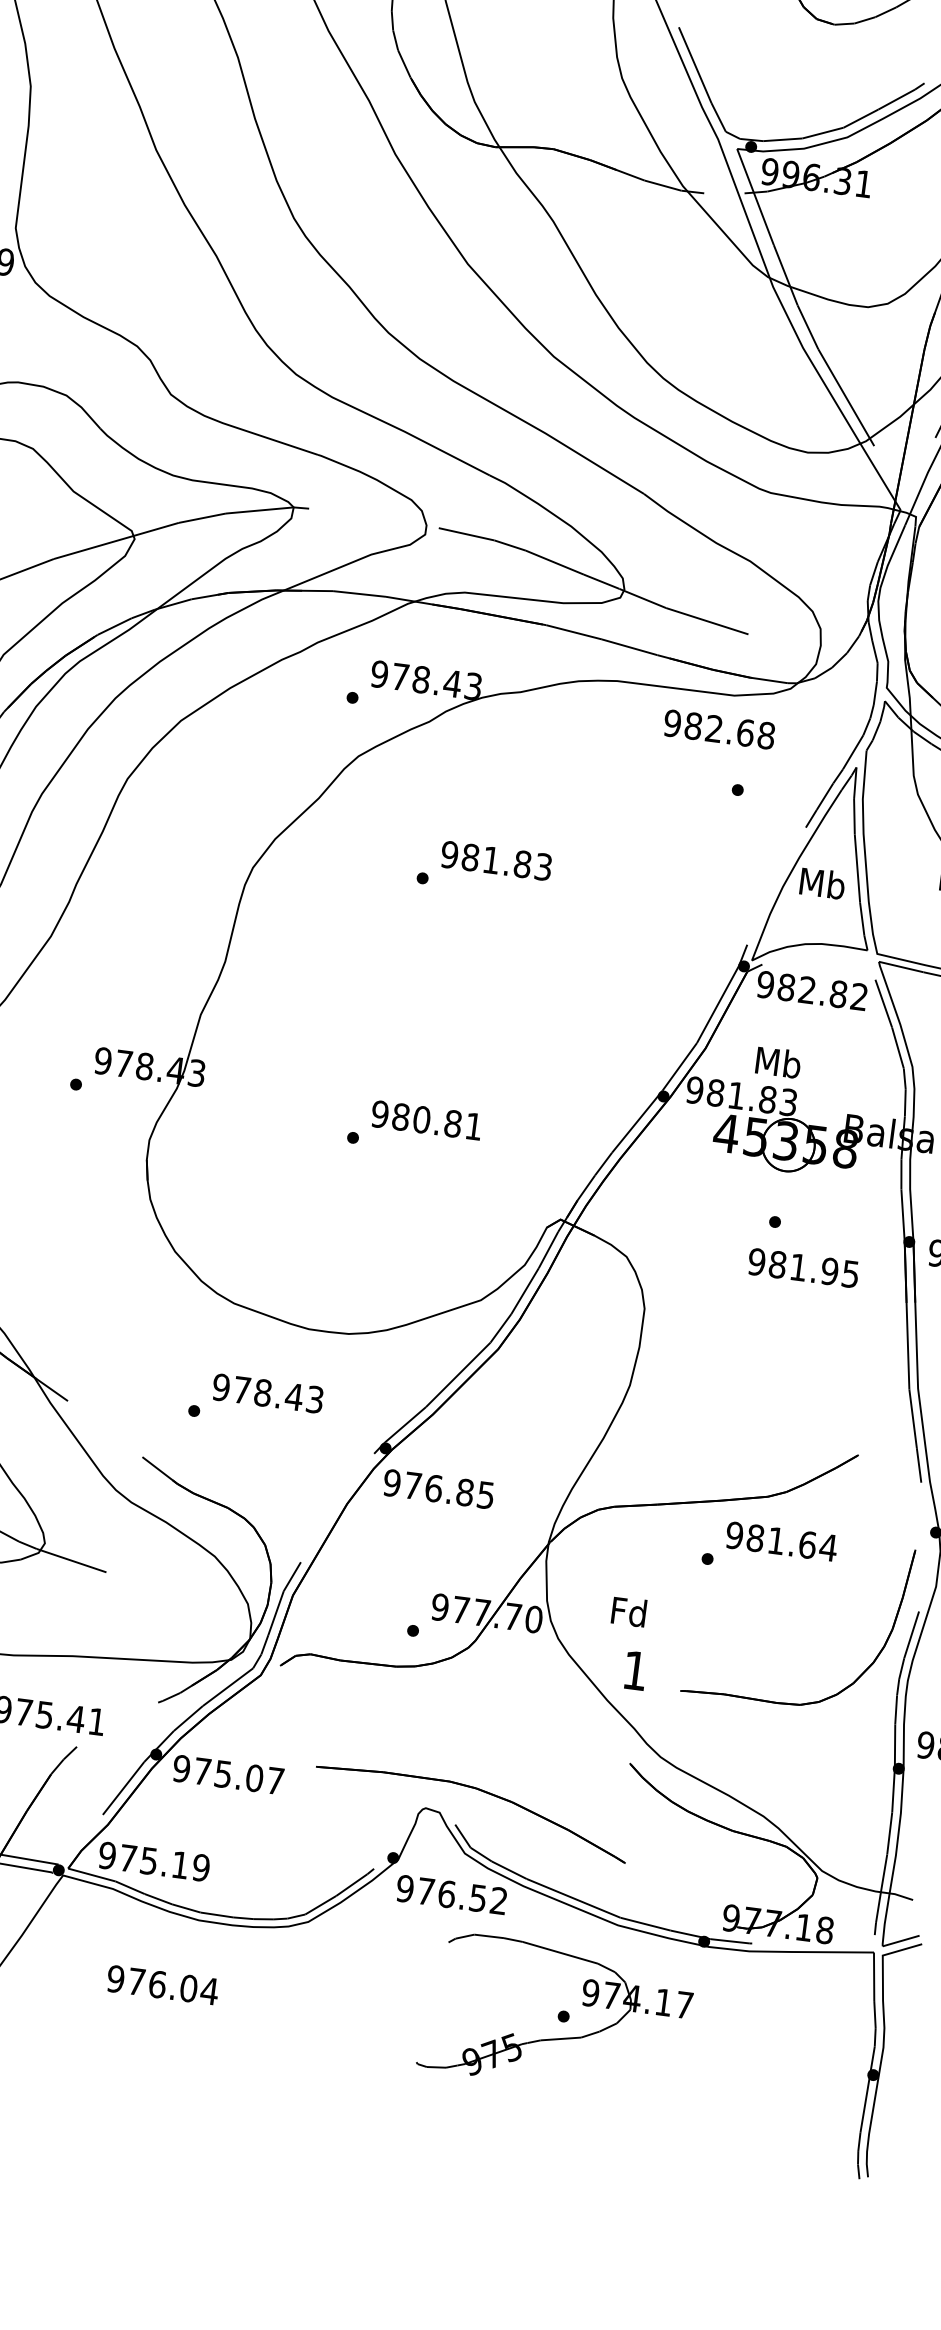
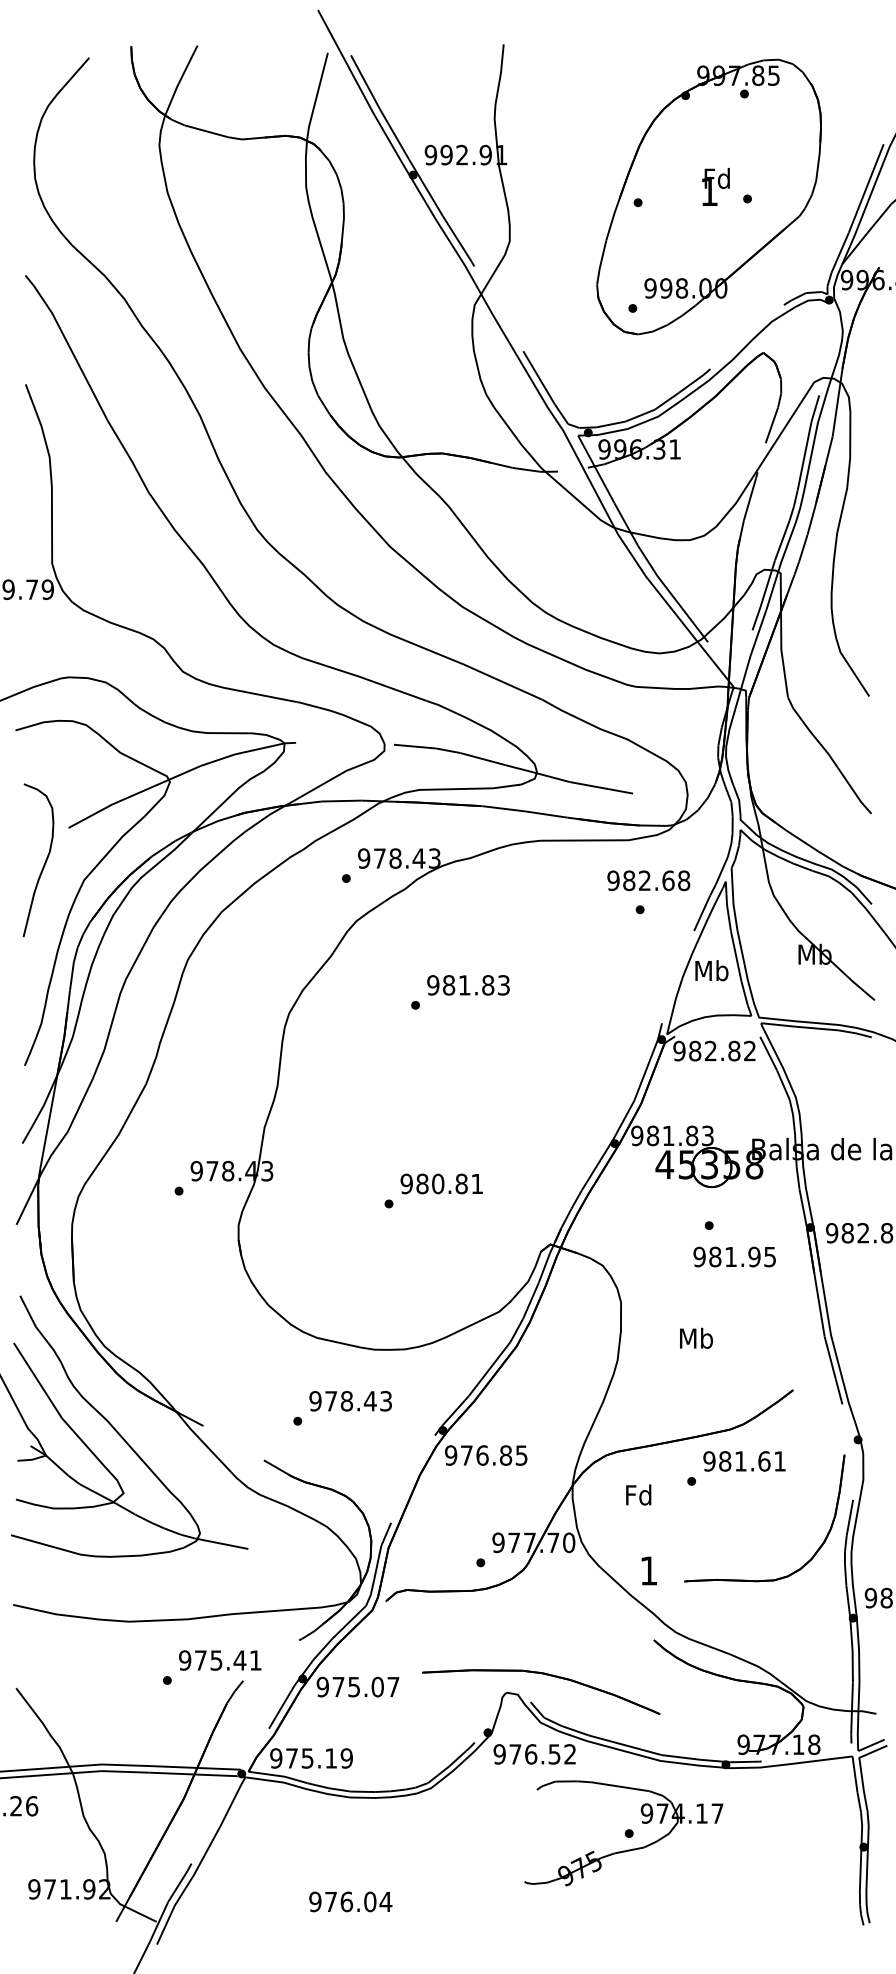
text: (719, 729) -> (648, 880), moved
text: (778, 1061) -> (696, 1337), moved
text: (827, 1547) -> (779, 1461), 981.64 -> 981.61
text: (628, 1611) -> (638, 1494), moved
text: (162, 1984) -> (350, 1901), moved

